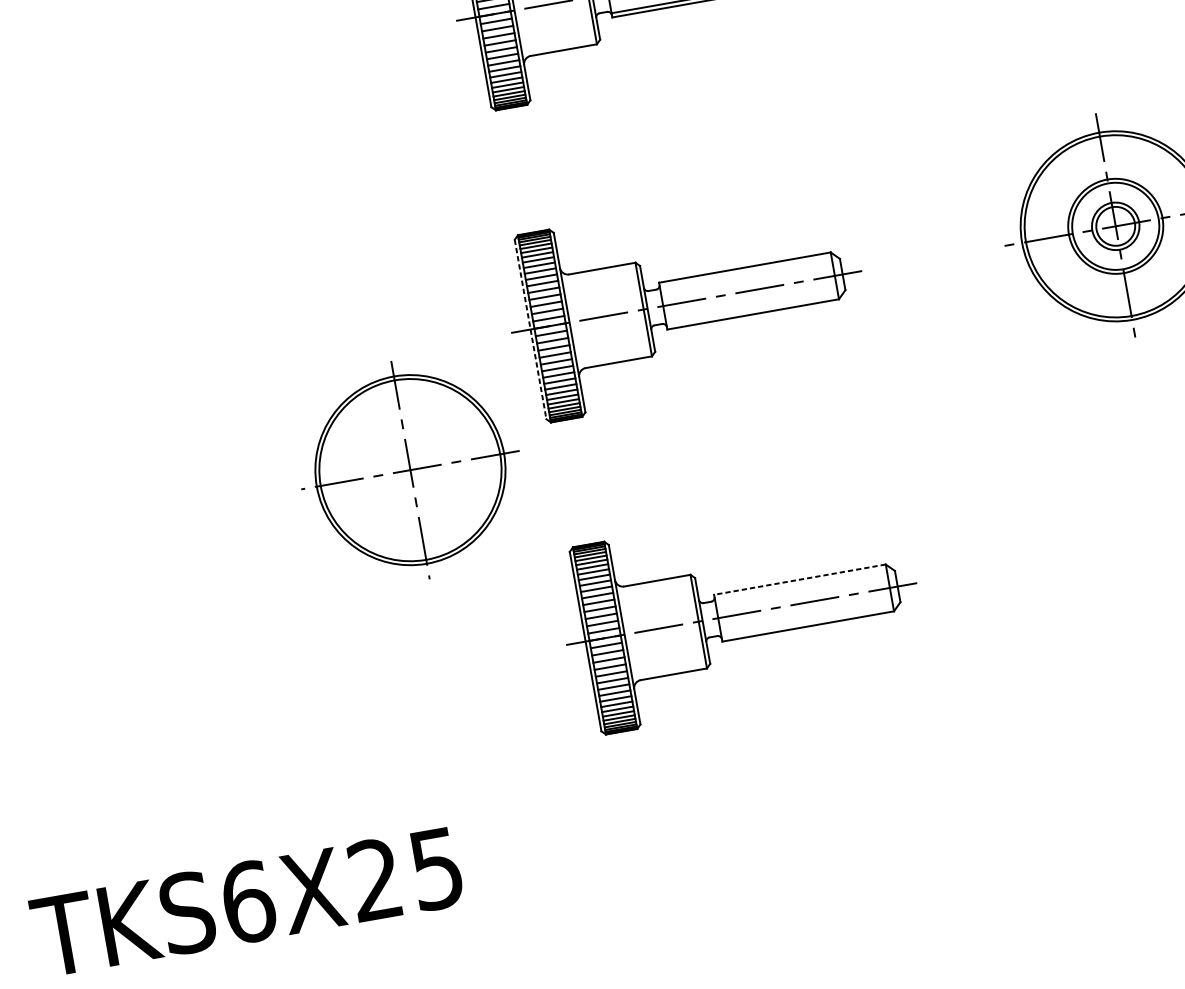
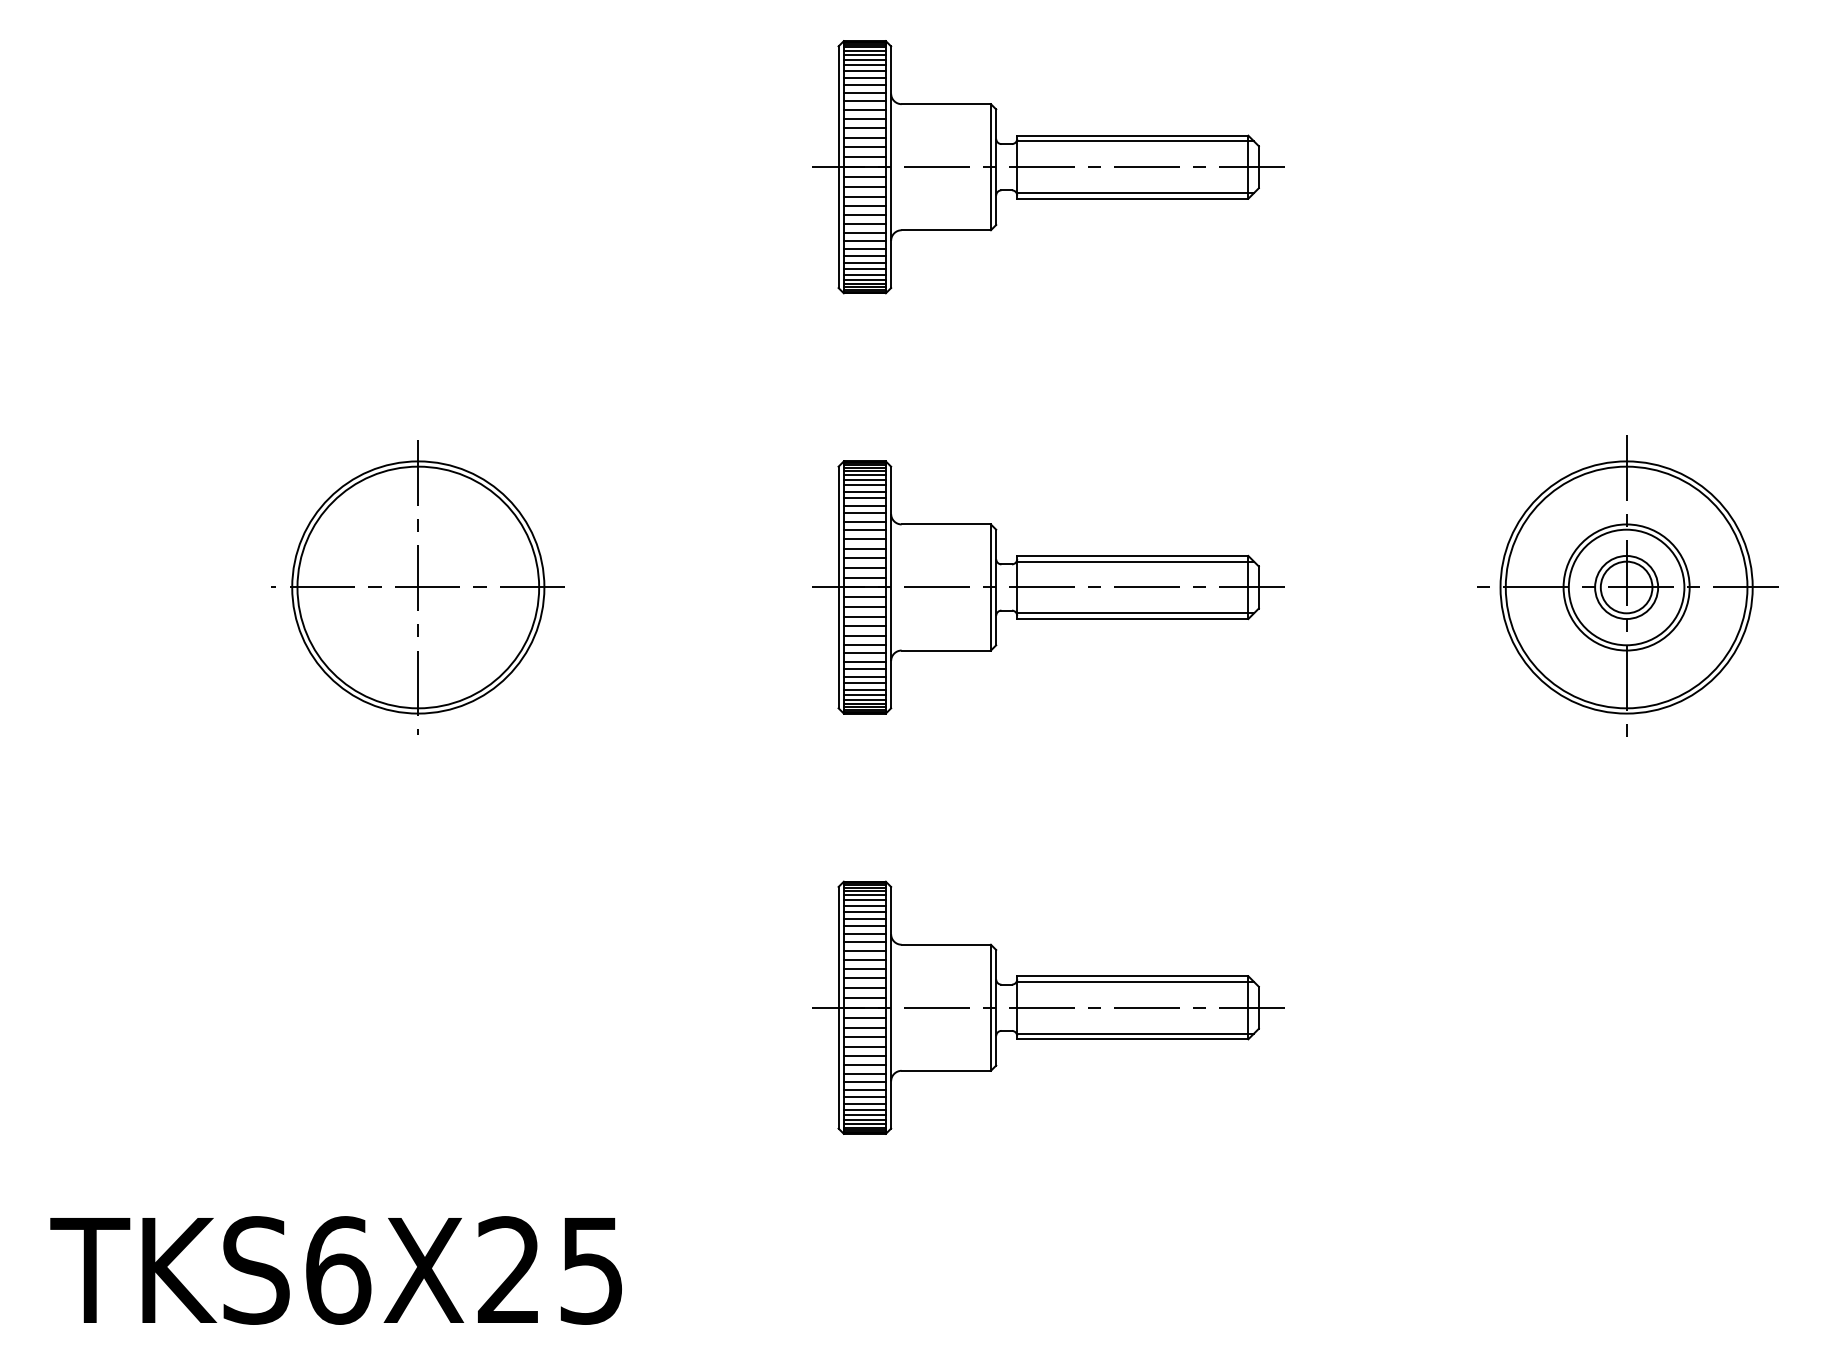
line: (747, 271) -> (1135, 561), added
line: (754, 309) -> (1135, 613), added
line: (530, 329) -> (838, 587), dashed -> solid
part: (409, 470) -> (417, 587), moved
line: (799, 579) -> (1132, 976), dashed -> solid
line: (802, 583) -> (1135, 981), added
line: (809, 621) -> (1135, 1033), added

